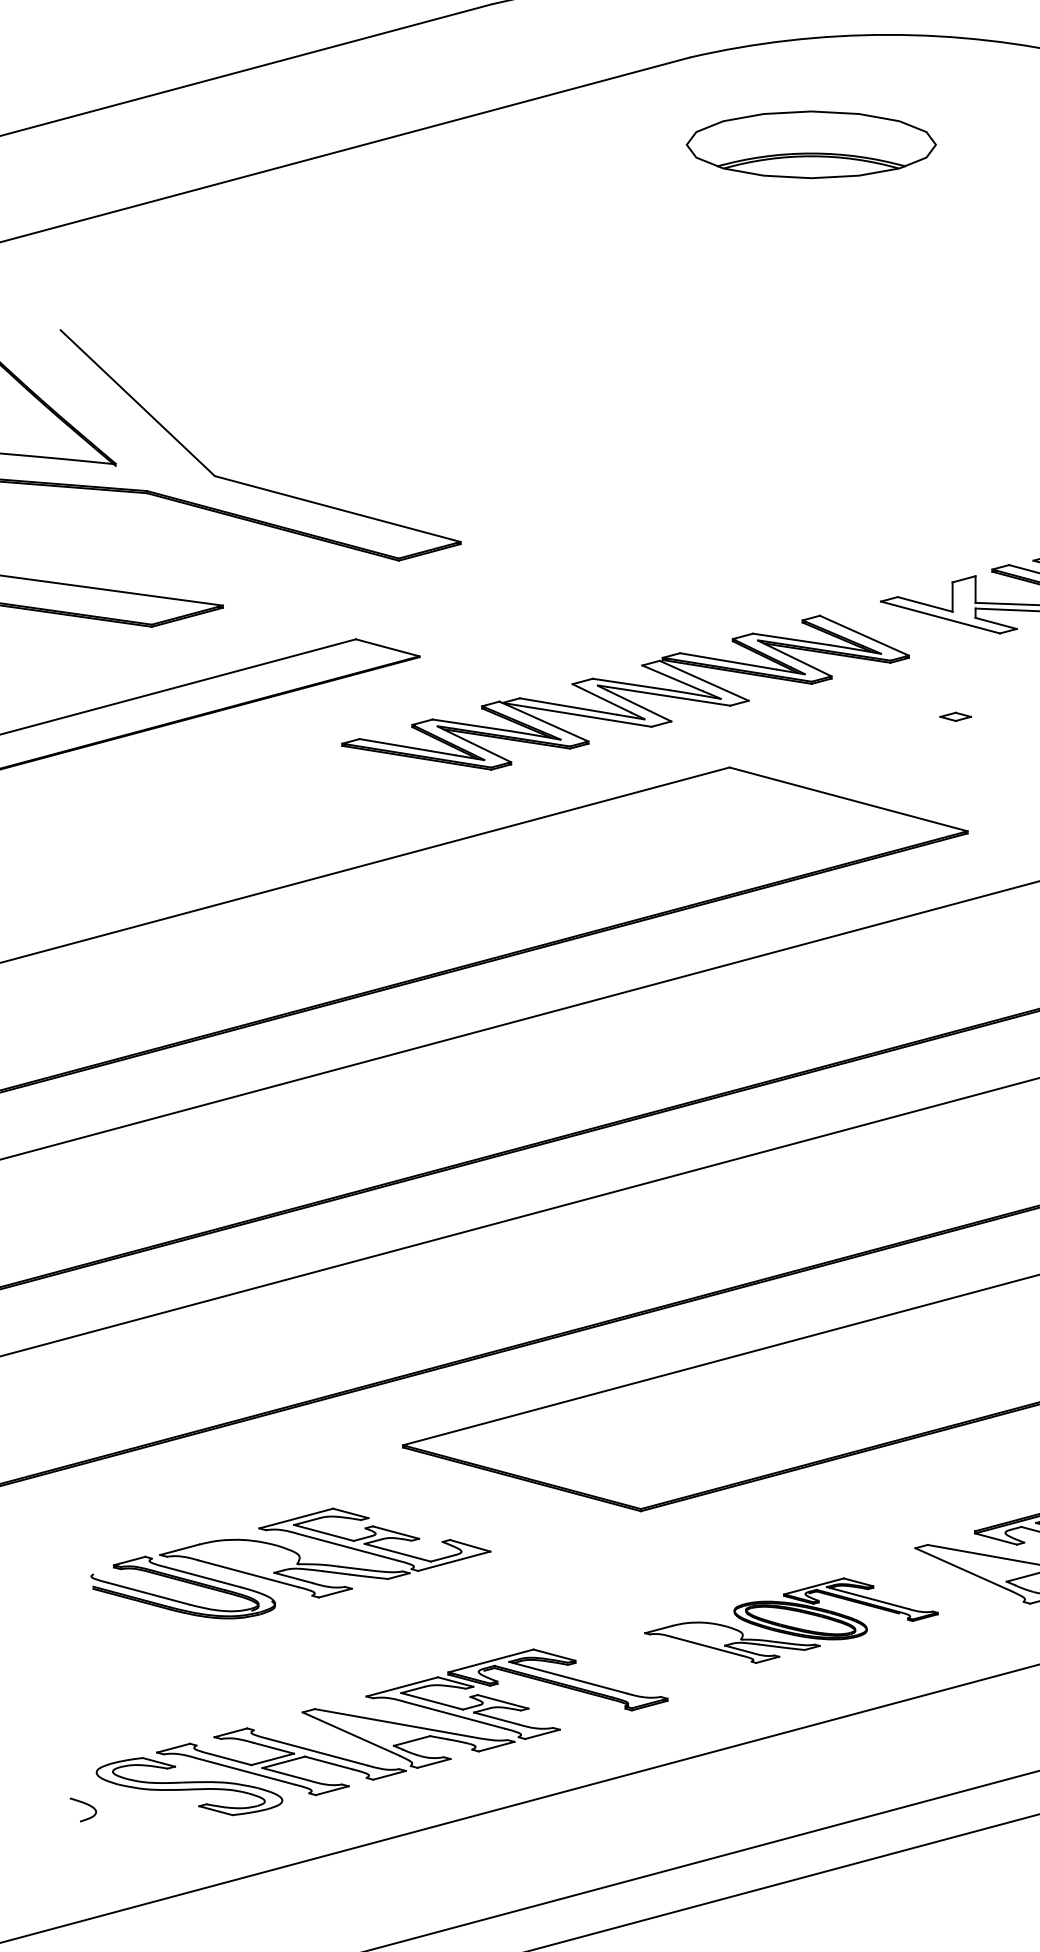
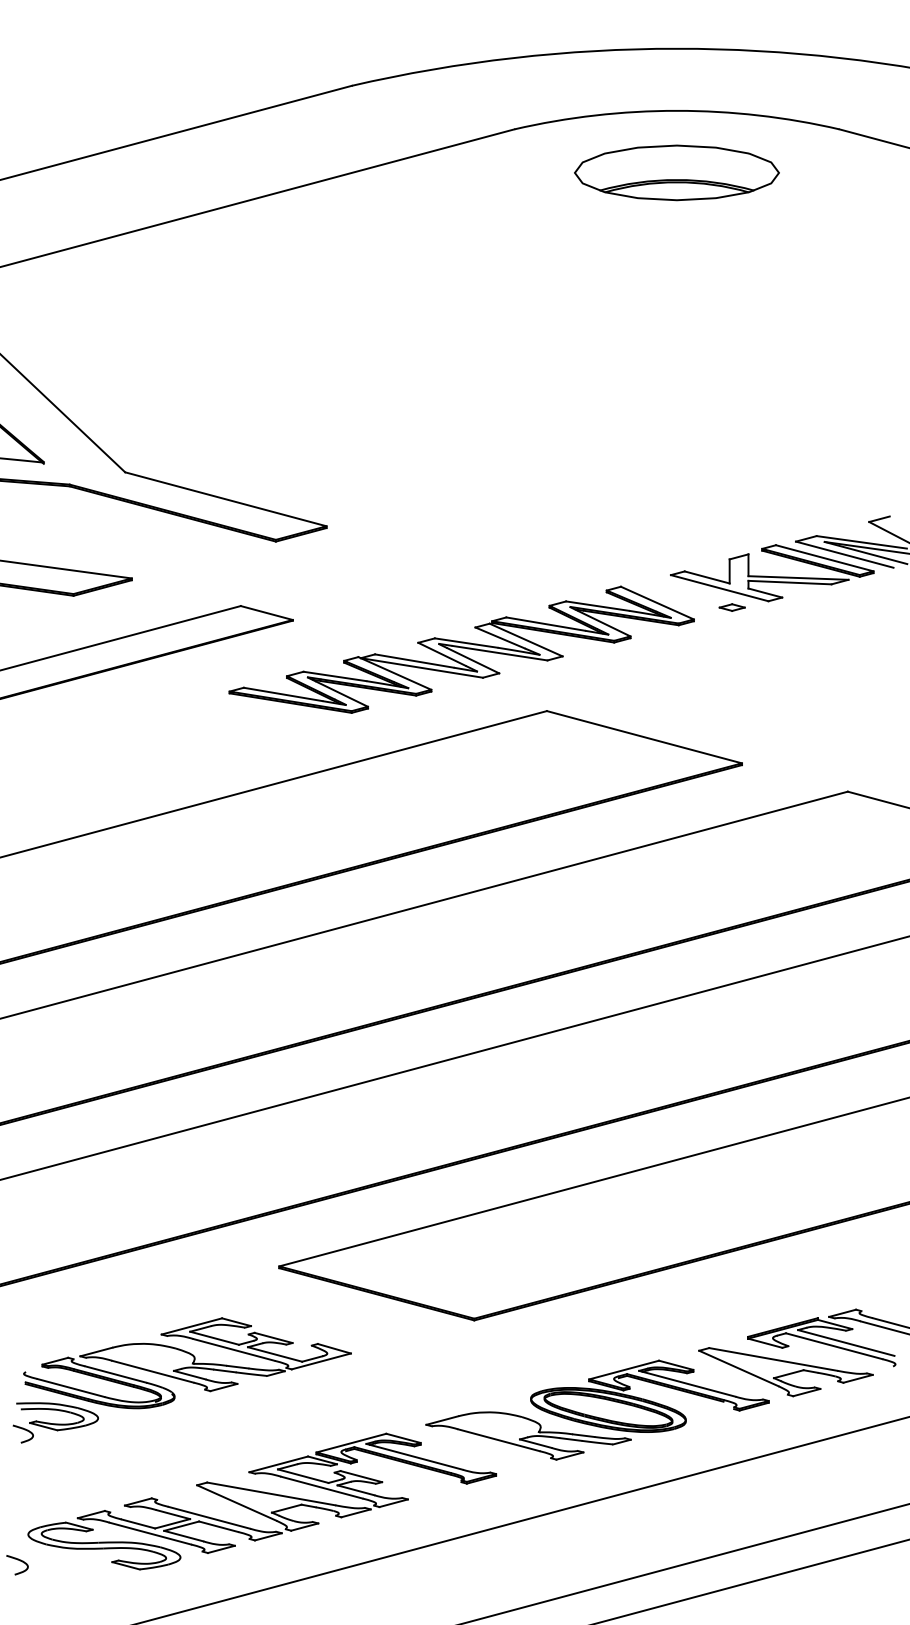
part: (810, 144) -> (676, 172), moved
part: (954, 716) -> (731, 607), moved
part: (791, 1619) -> (597, 1409), size x1.43
part: (129, 1635) -> (55, 1422), added

